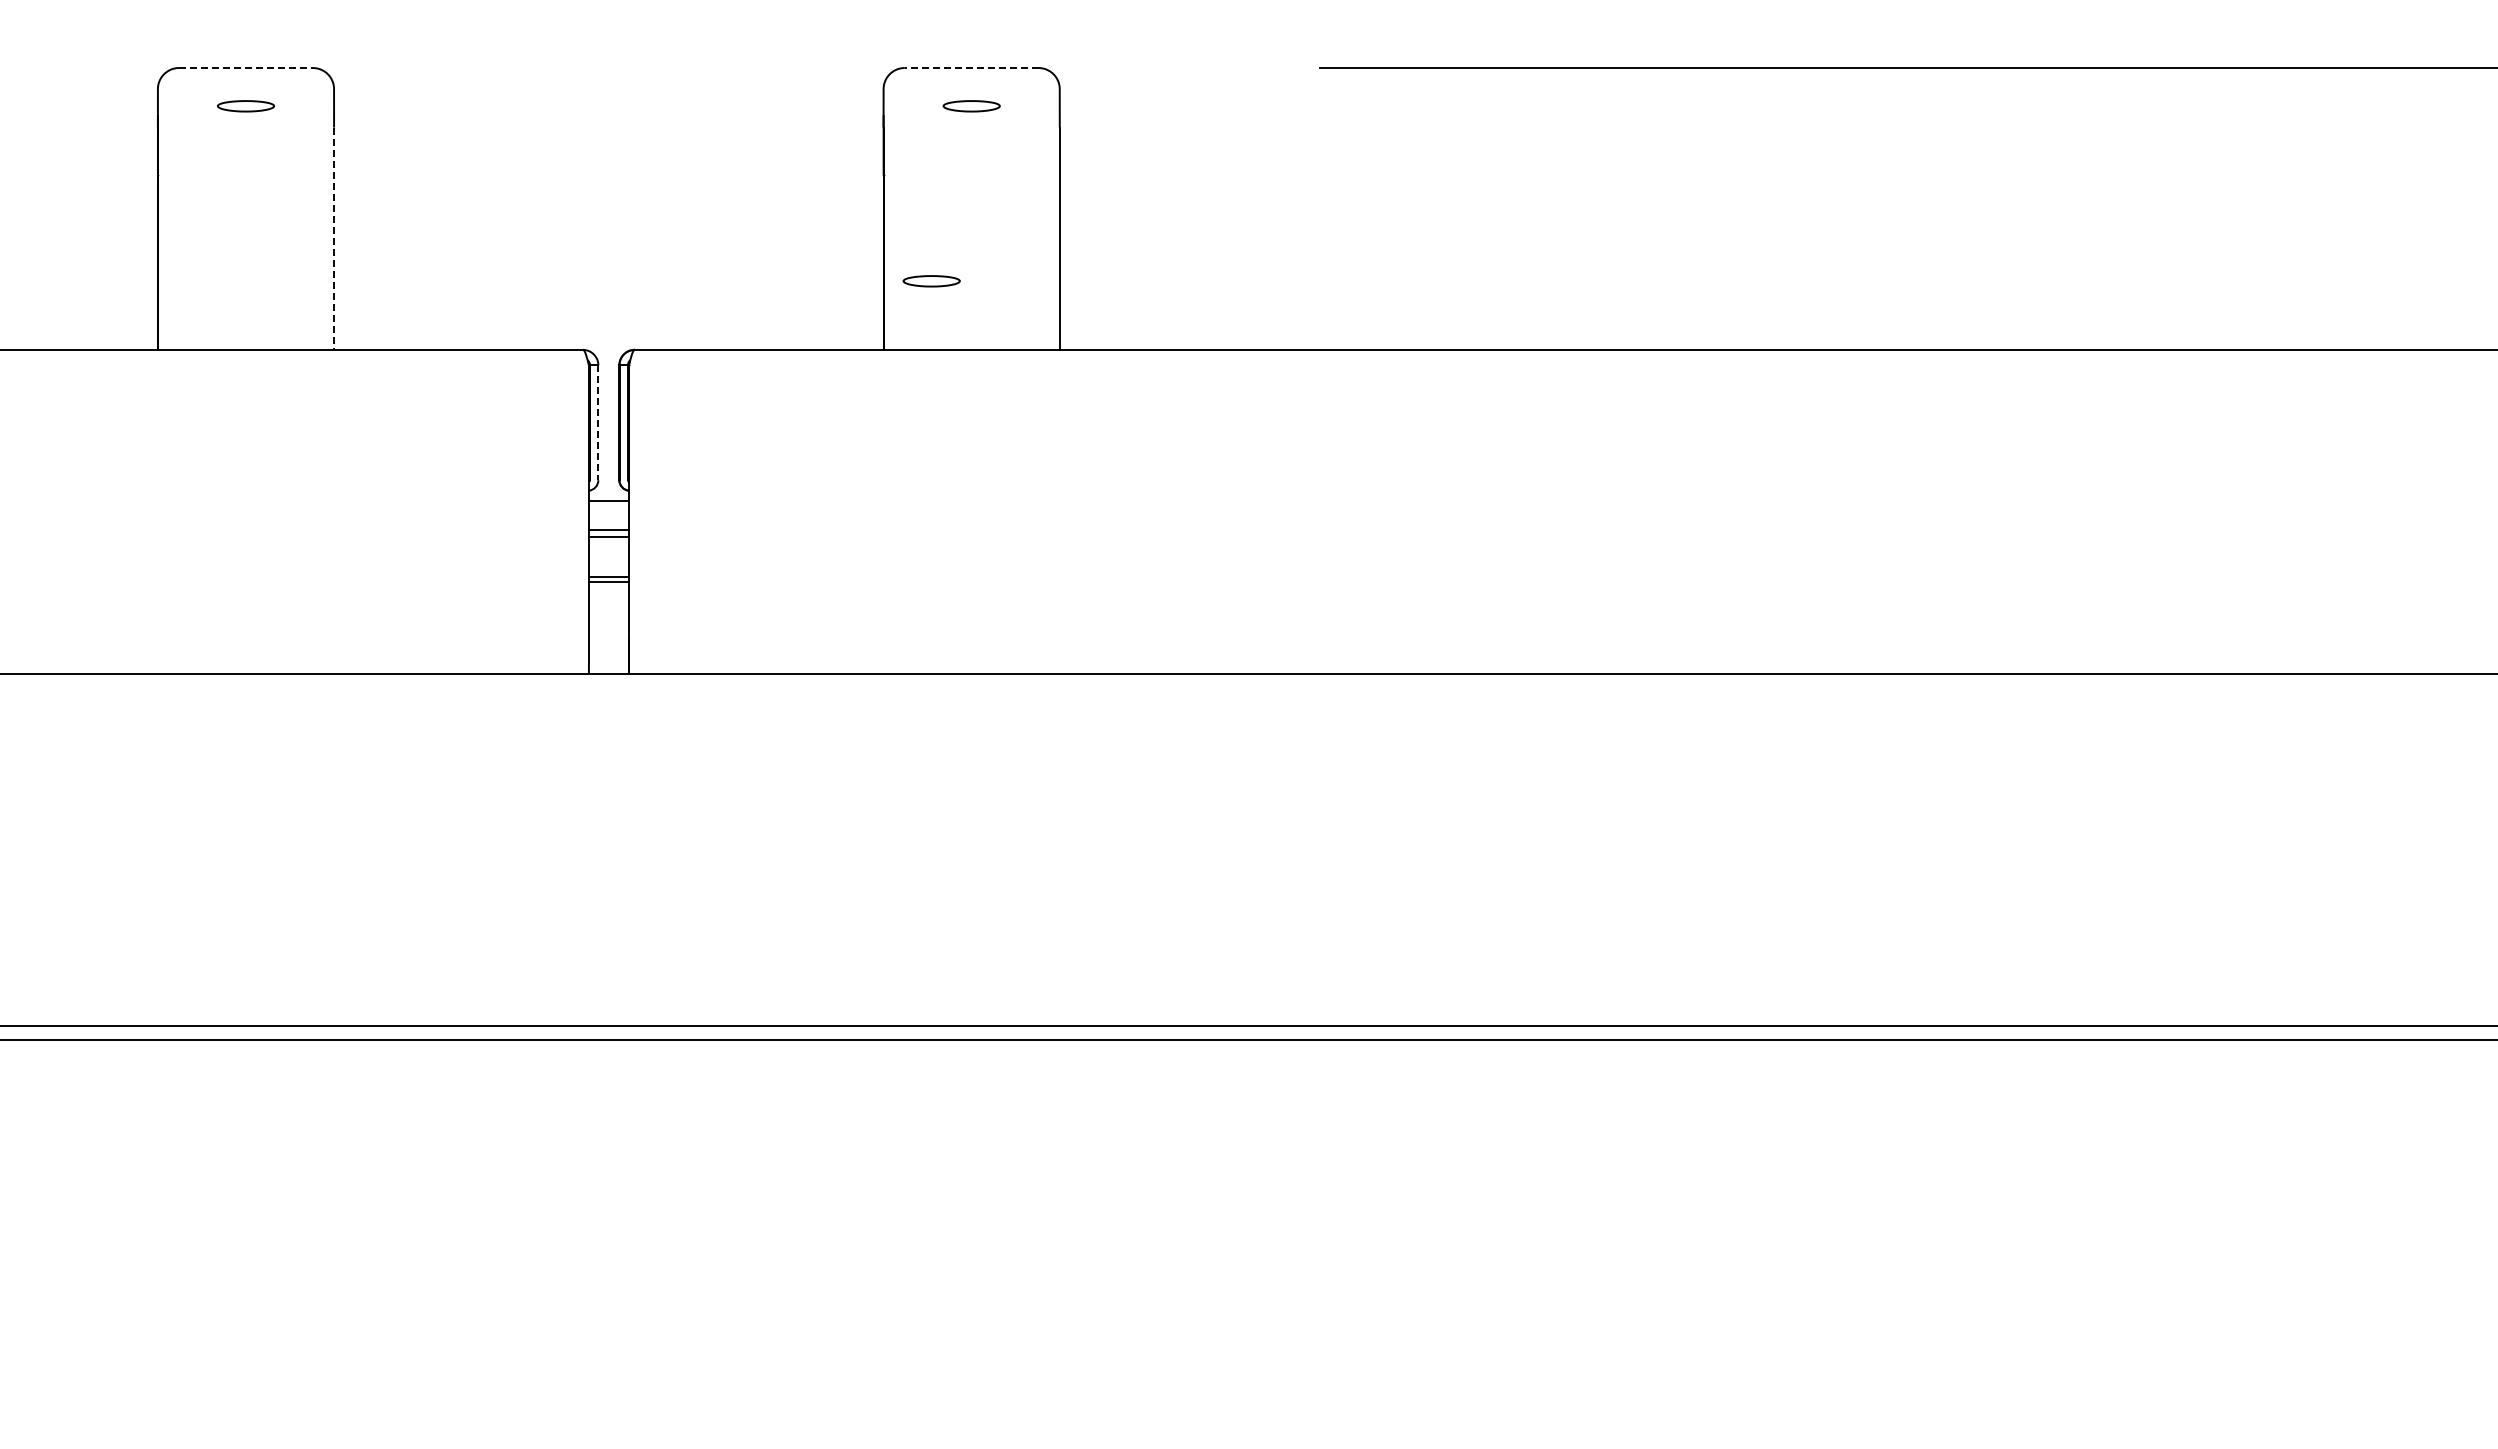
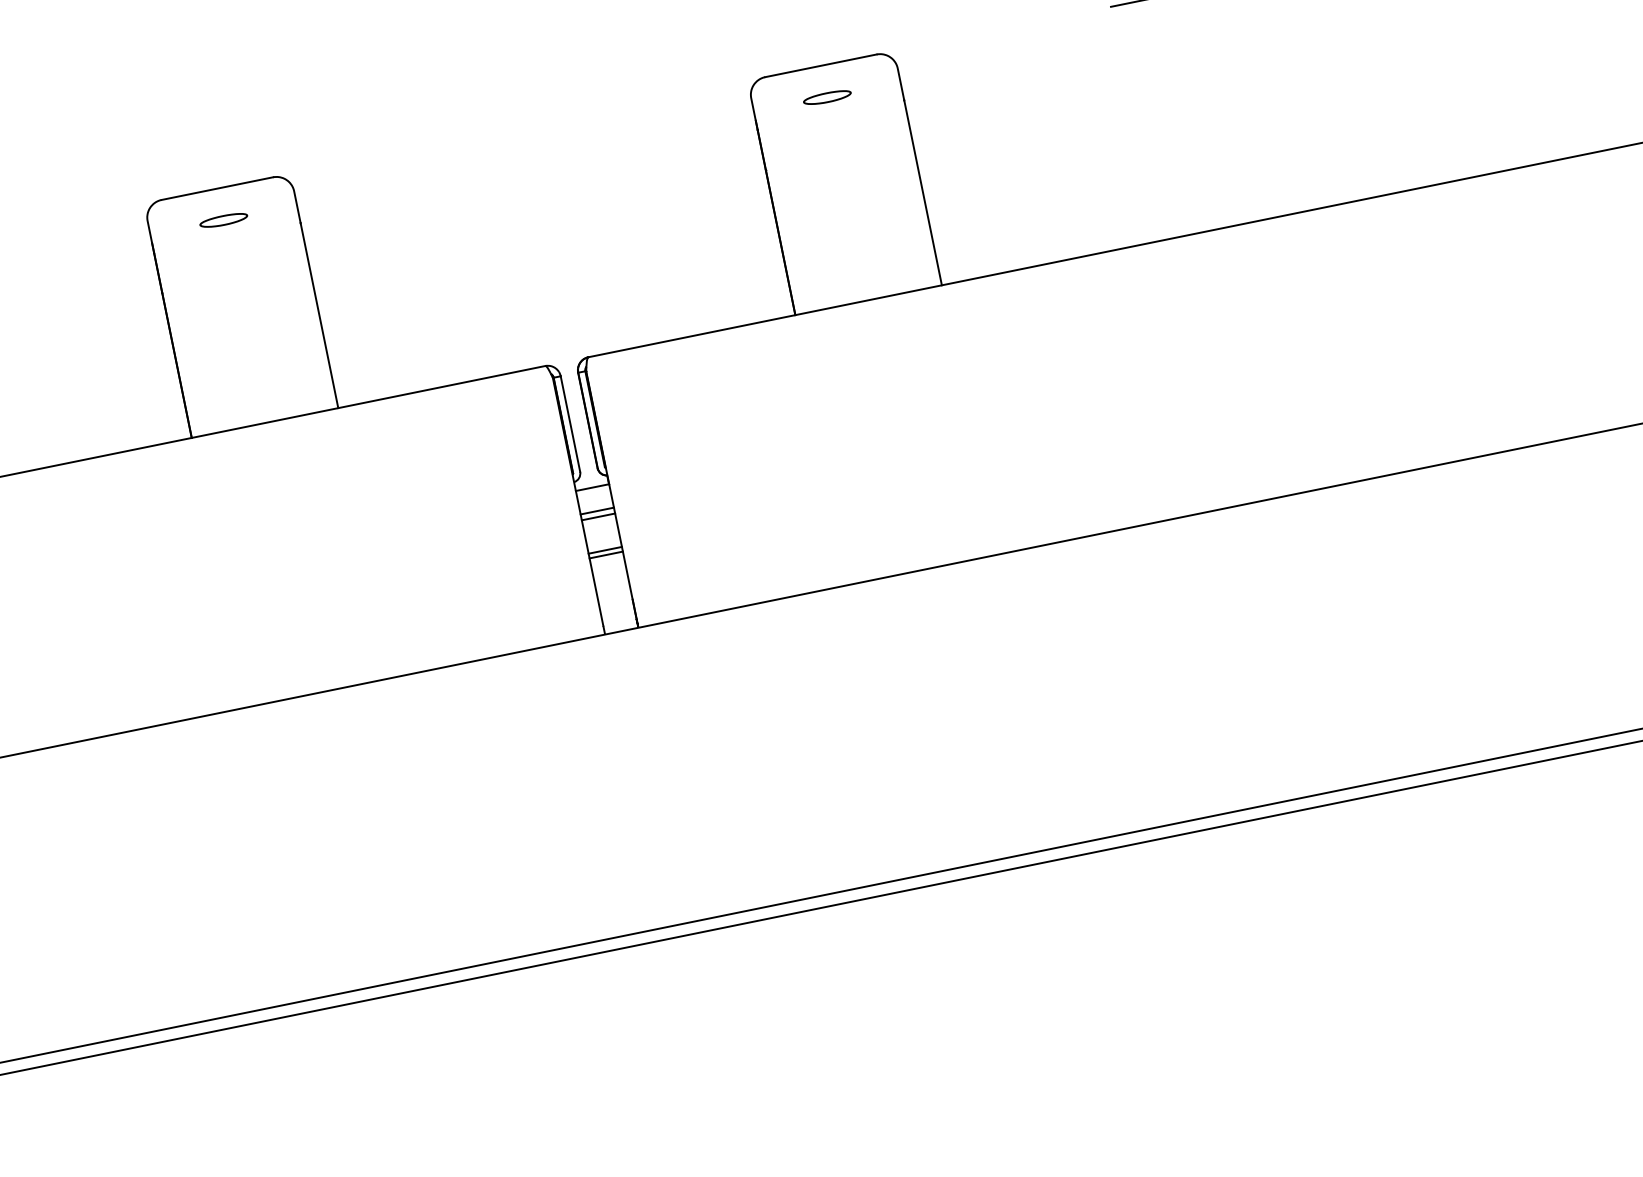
line: (245, 68) -> (217, 189), dashed -> solid
line: (971, 68) -> (820, 66), dashed -> solid
line: (334, 239) -> (319, 316), dashed -> solid
part: (931, 281) -> (823, 250), removed
line: (598, 423) -> (570, 424), dashed -> solid

